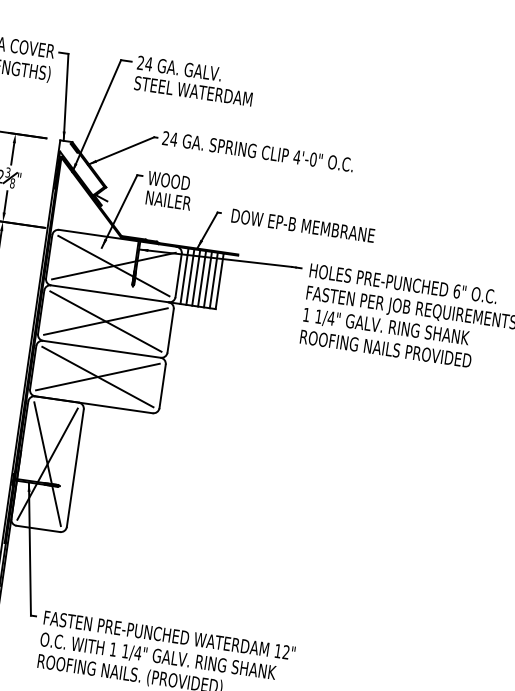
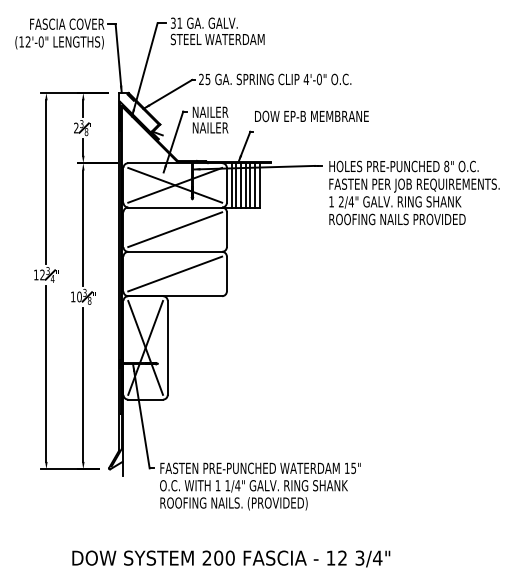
text: (144, 62) -> (176, 22), 24 -> 31
text: (173, 139) -> (207, 79), 24 -> 25
text: (171, 180) -> (210, 111), WOOD -> NAILER
text: (302, 225) -> (311, 116), moved
text: (456, 290) -> (446, 165), 6" -> 8"
text: (317, 316) -> (340, 201), 1/4" -> 2/4"
line: (106, 321) -> (175, 229), removed
line: (98, 376) -> (175, 273), removed
text: (285, 652) -> (353, 468), 12" -> 15"

